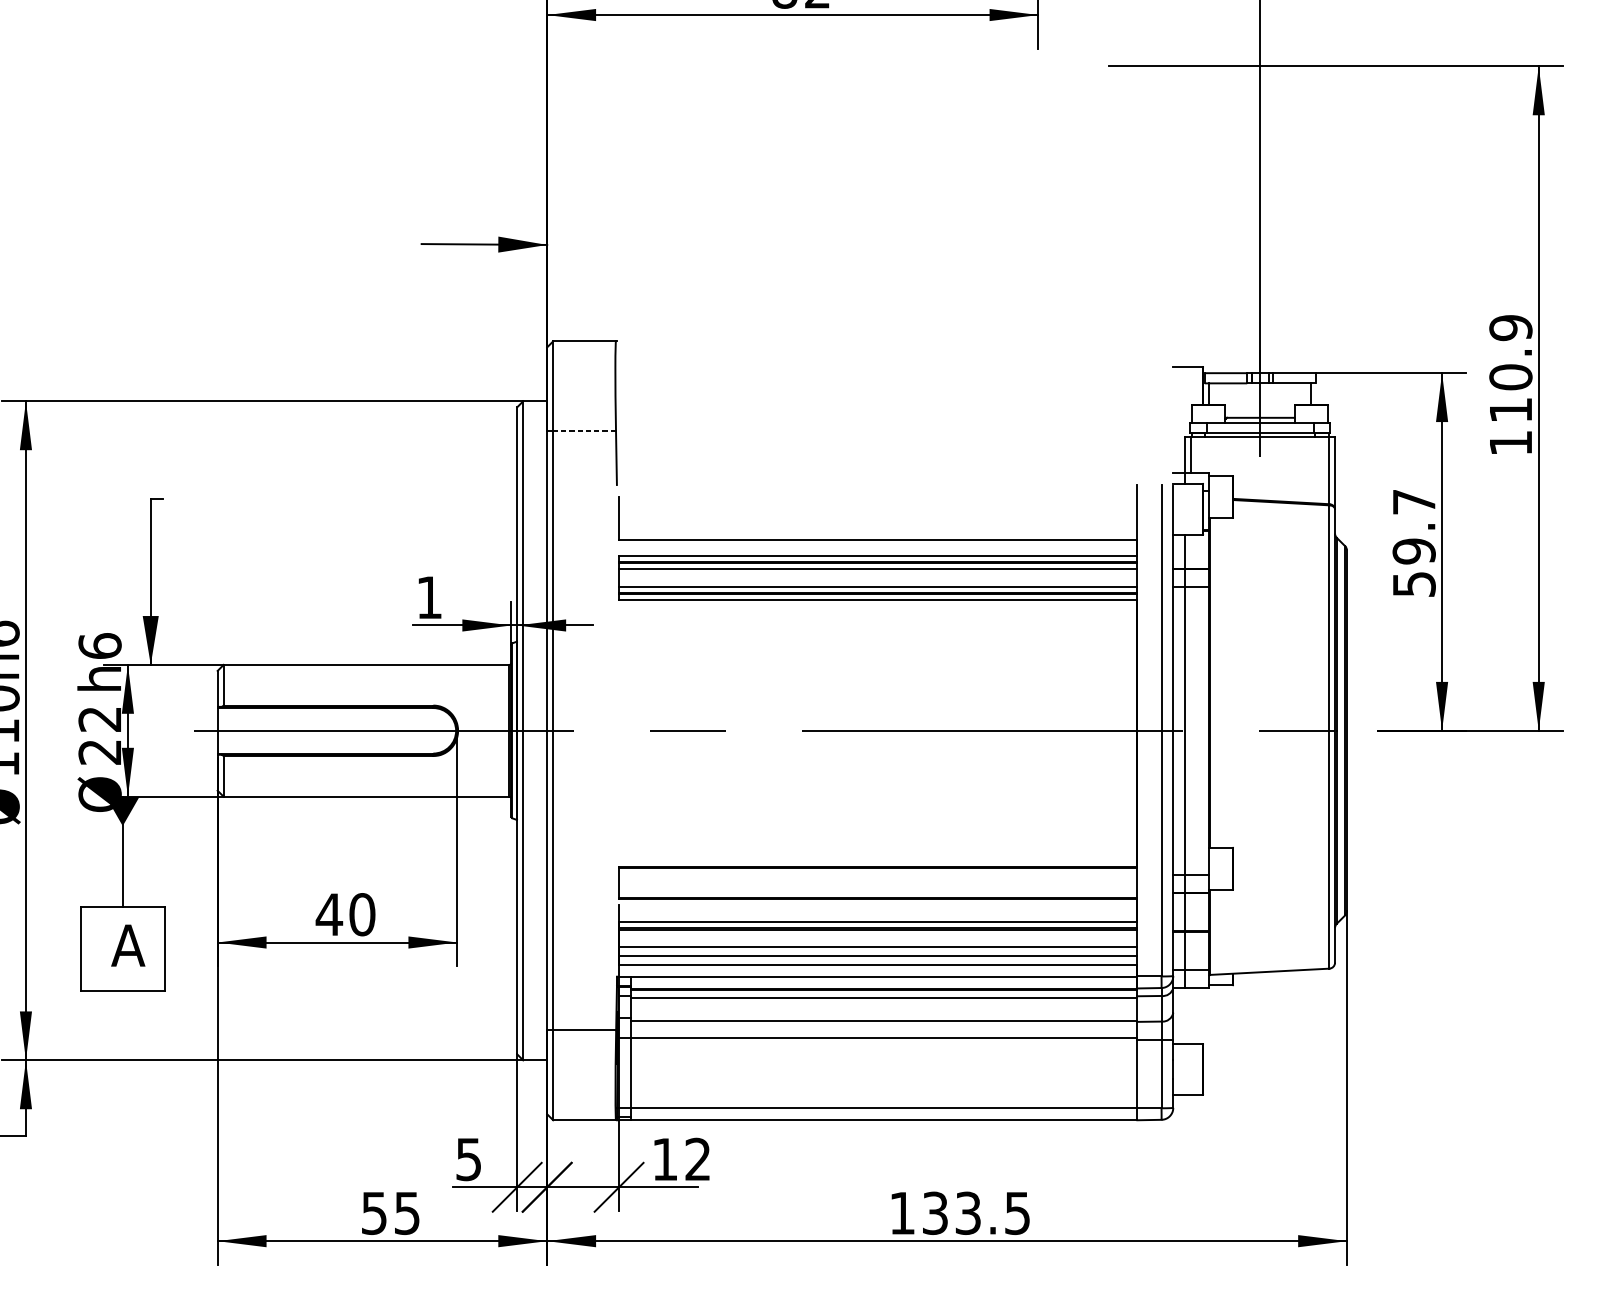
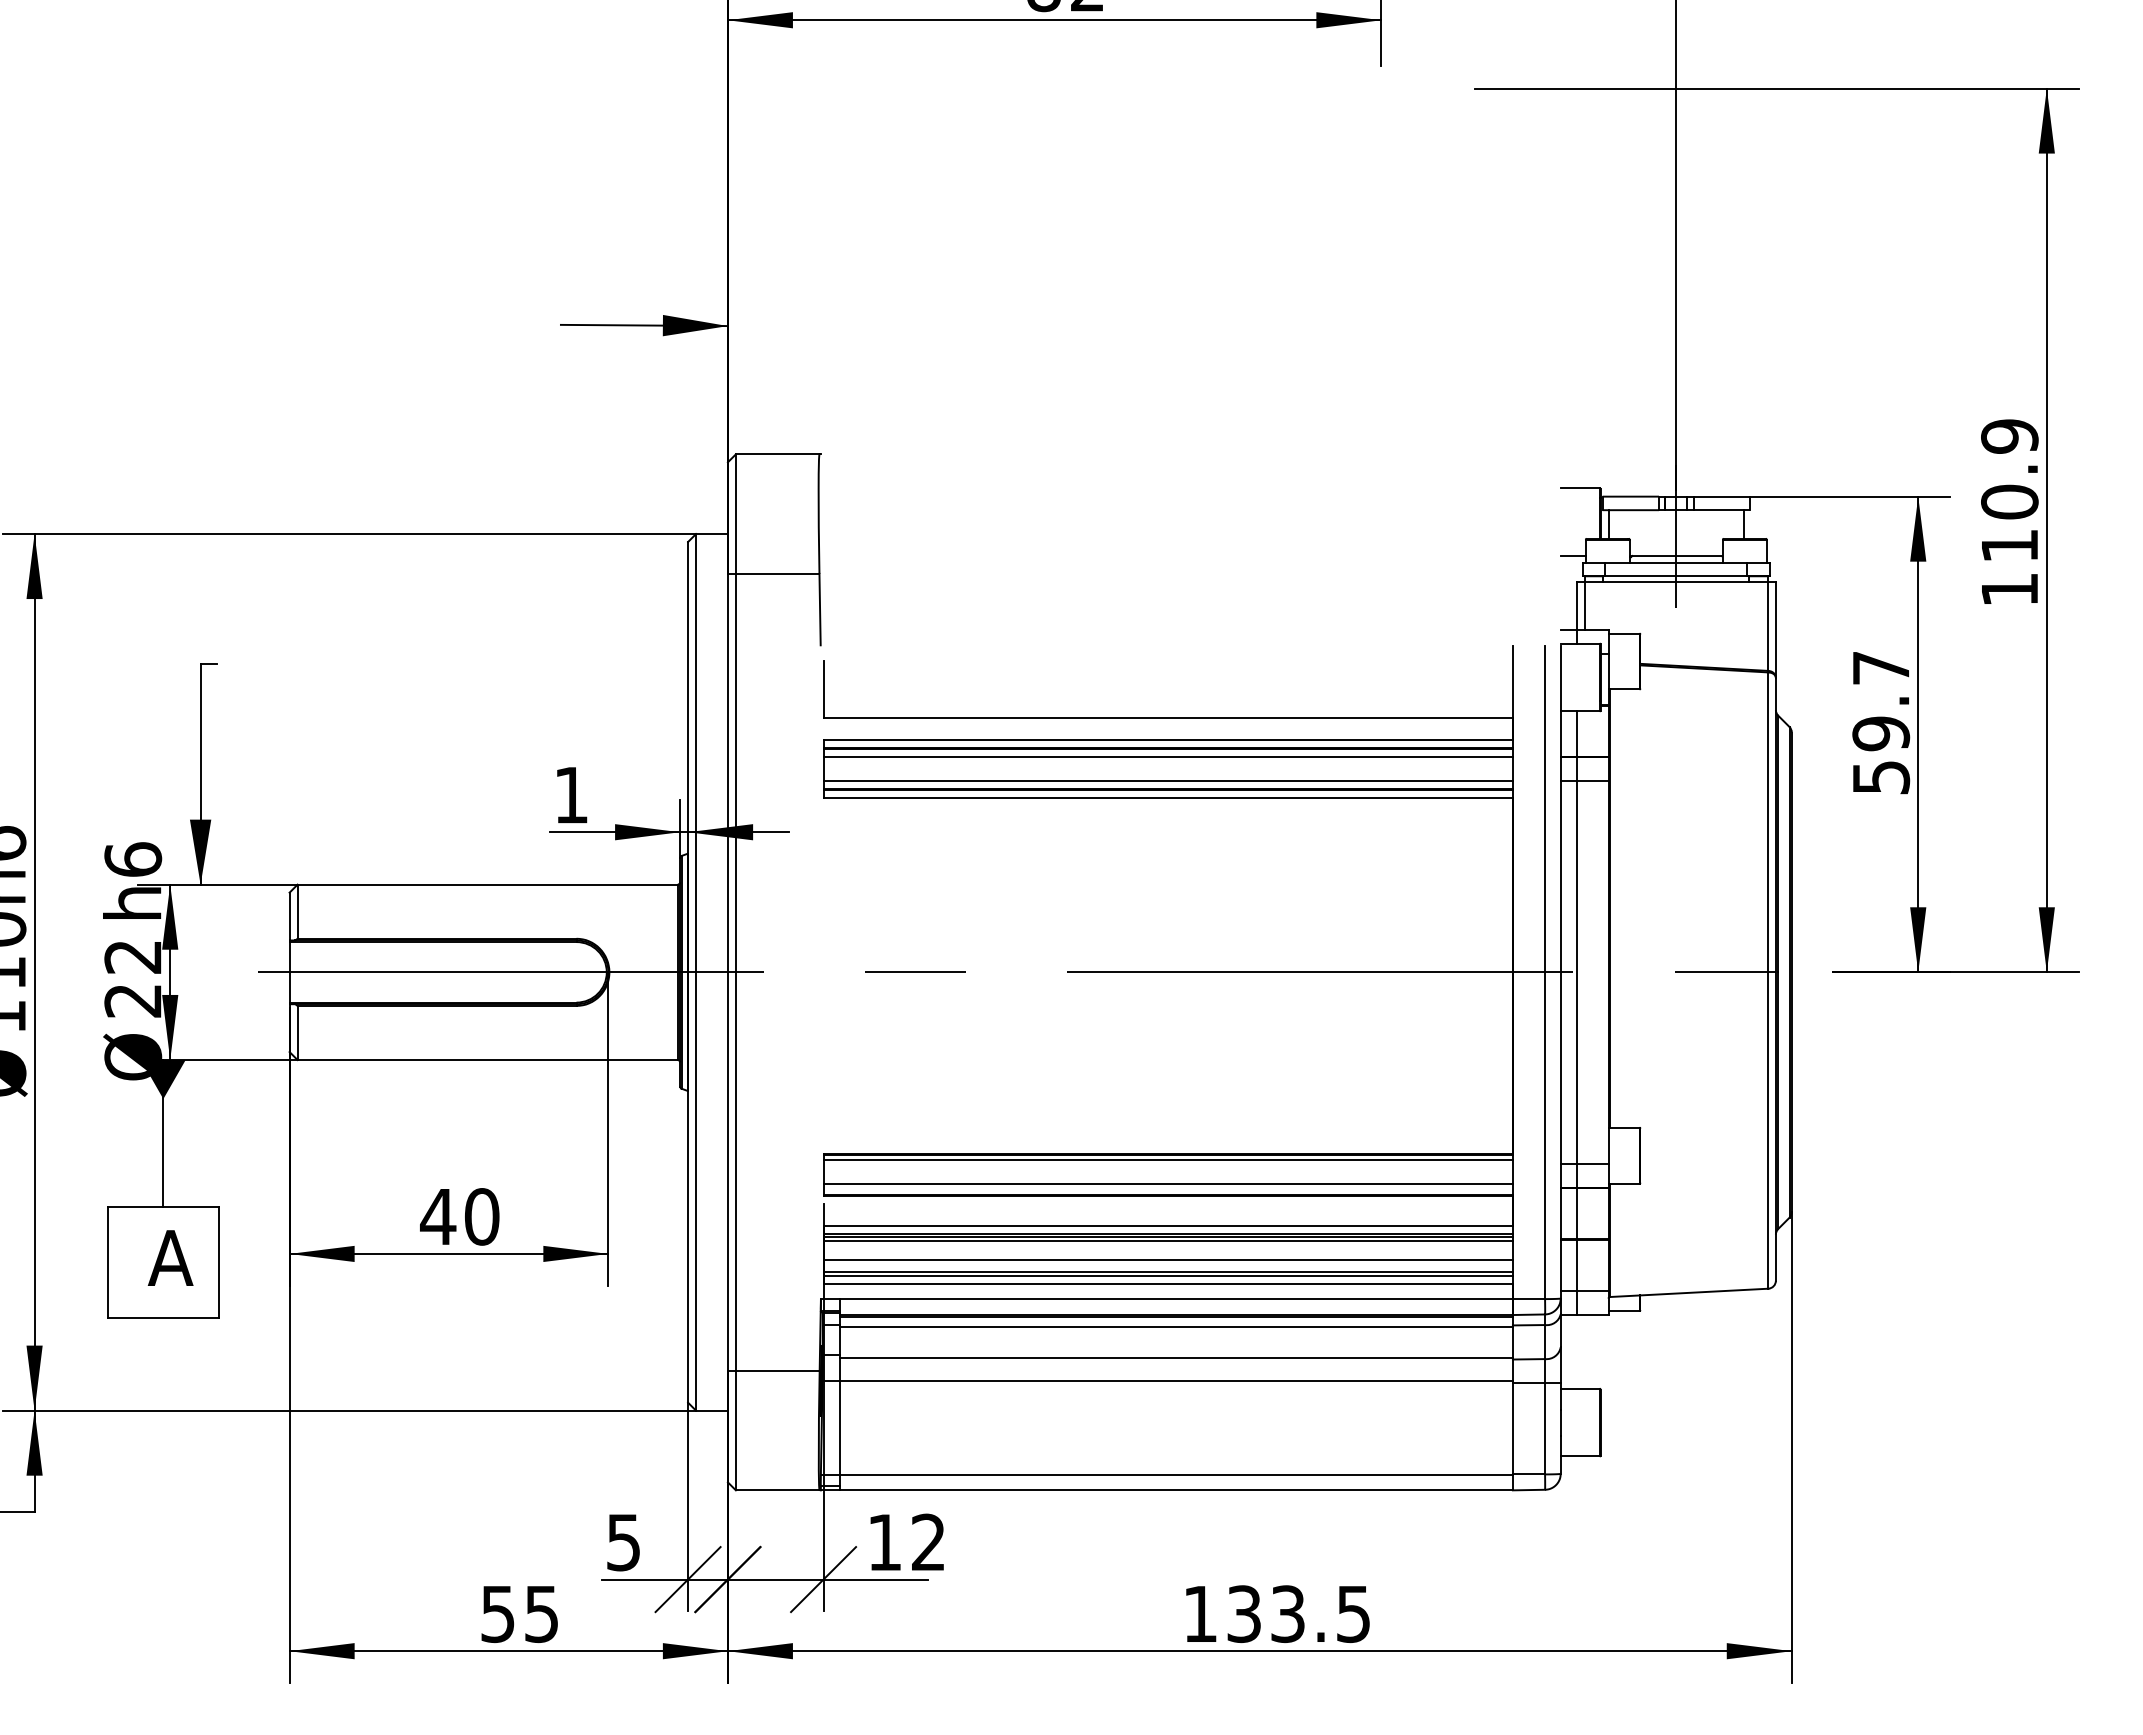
line: (1182, 417) -> (1572, 555), added
line: (584, 430) -> (777, 573), dashed -> solid
line: (877, 872) -> (1167, 1160), added
line: (877, 889) -> (1167, 1183), added
line: (877, 932) -> (1167, 1240), added
line: (877, 958) -> (1167, 1275), added

